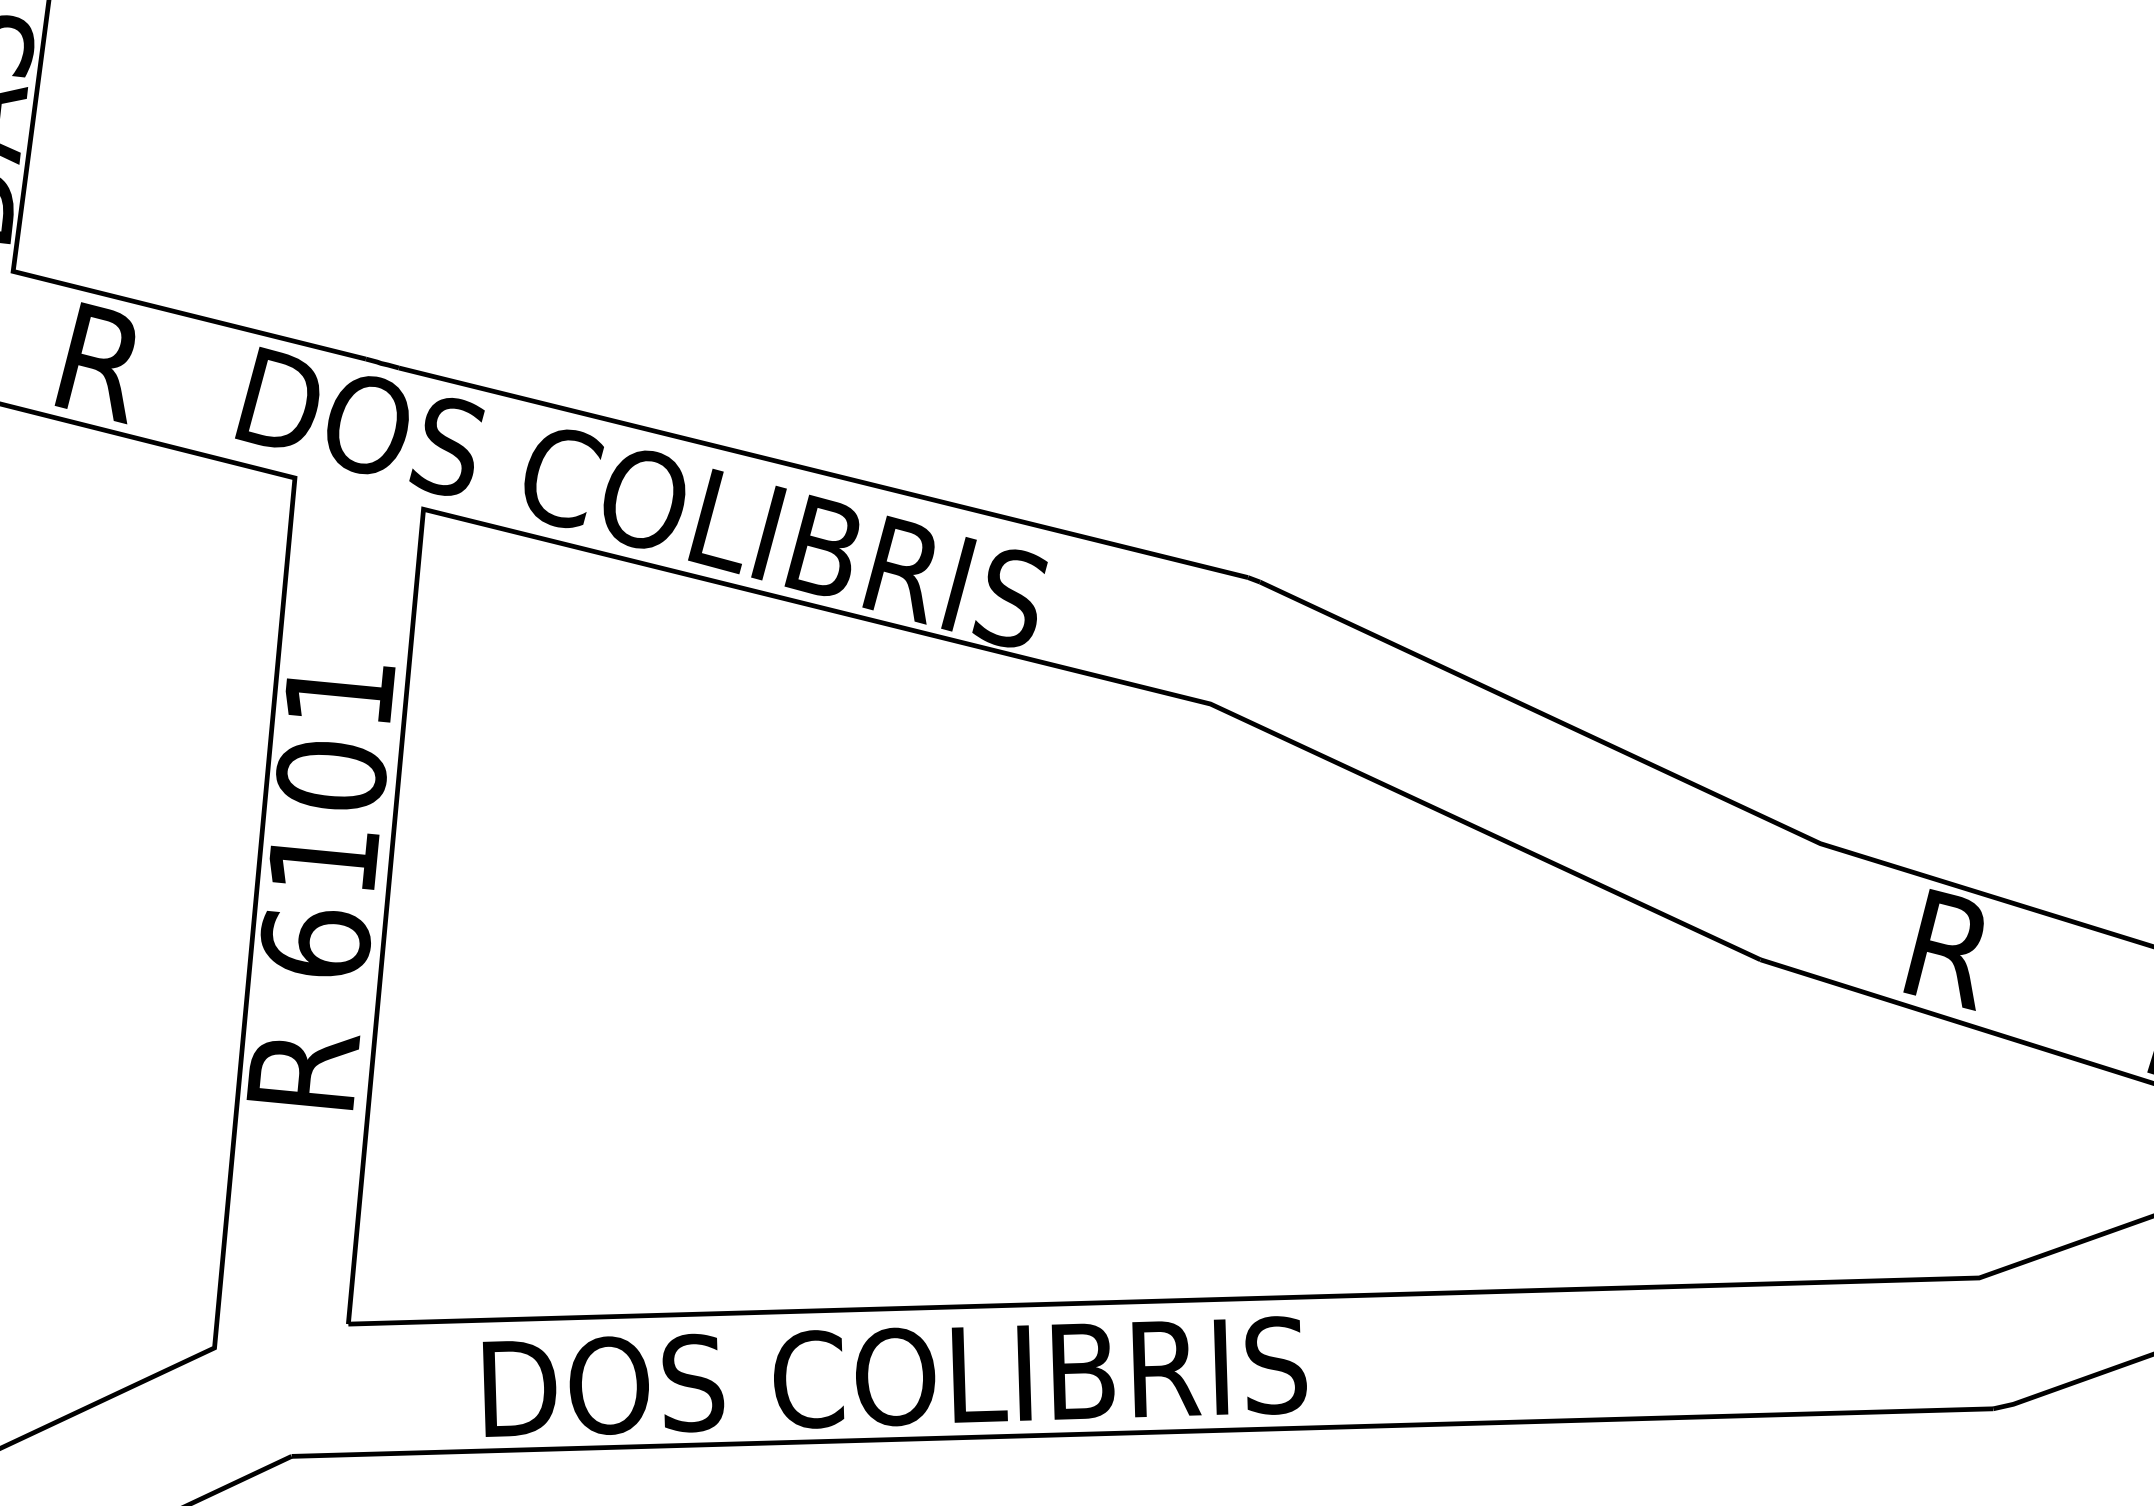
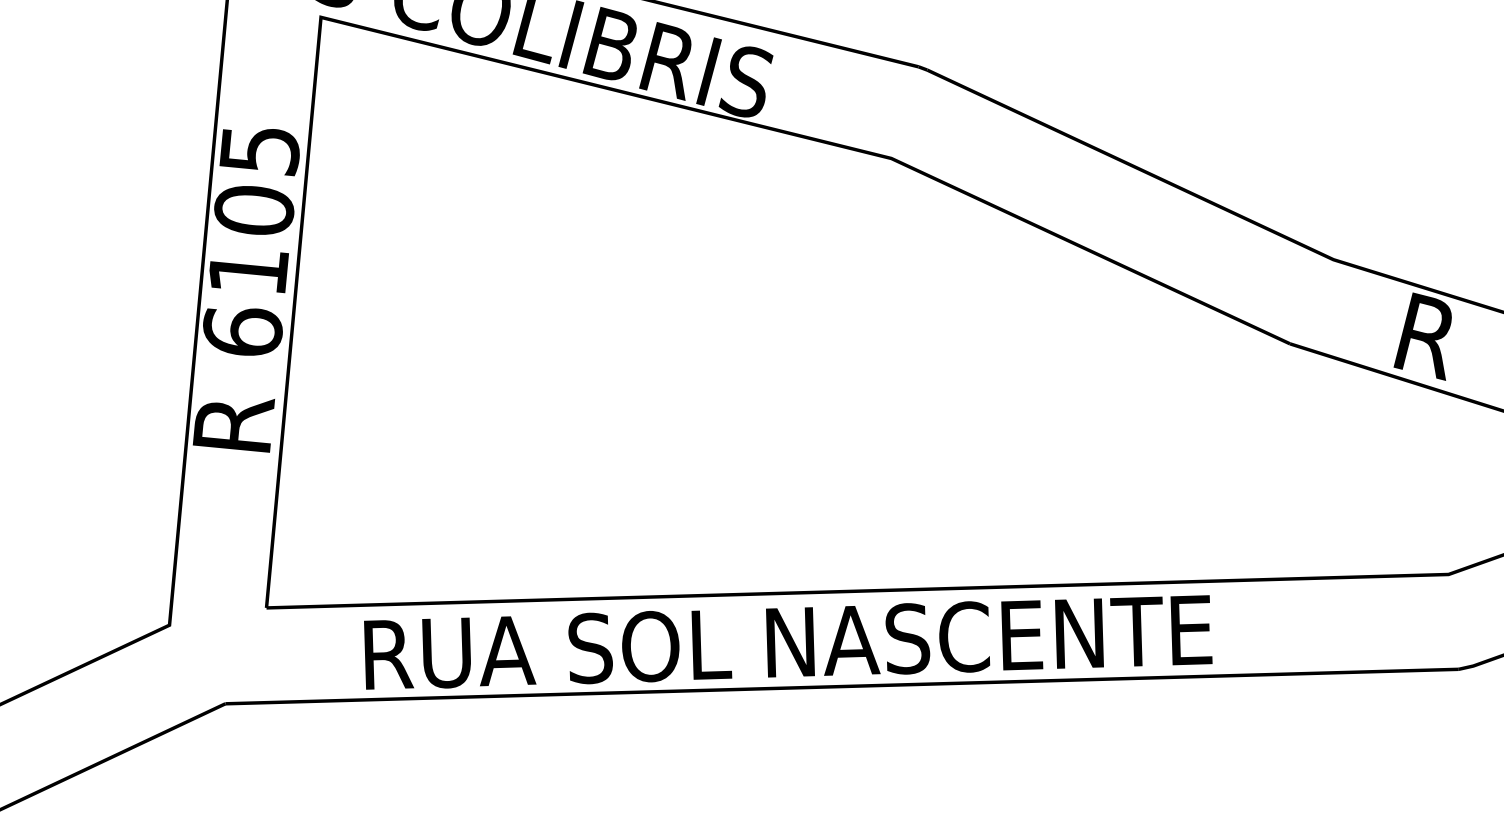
text: (339, 695) -> (260, 152), 6101 -> 6105
text: (1074, 1371) -> (792, 642), DOS COLIBRIS -> RUA SOL NASCENTE

